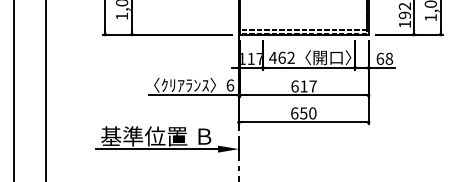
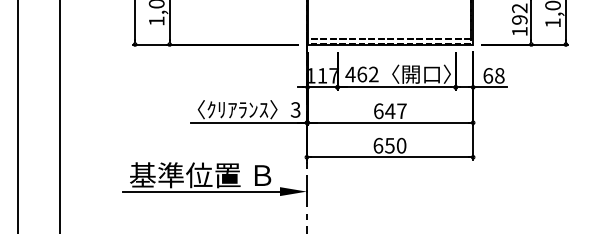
text: (230, 85) -> (295, 109), 6 -> 3
text: (304, 85) -> (390, 110), 617 -> 647

